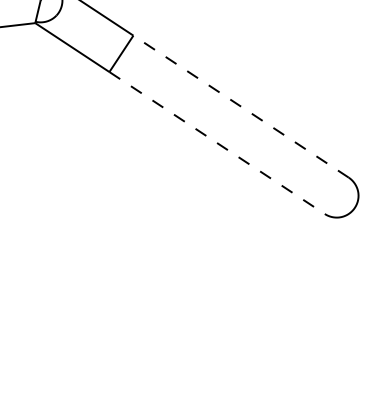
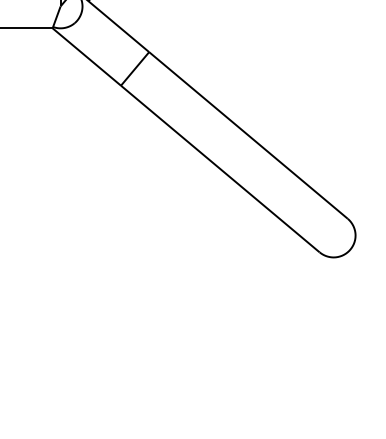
line: (241, 106) -> (248, 135), dashed -> solid
line: (217, 143) -> (220, 169), dashed -> solid

